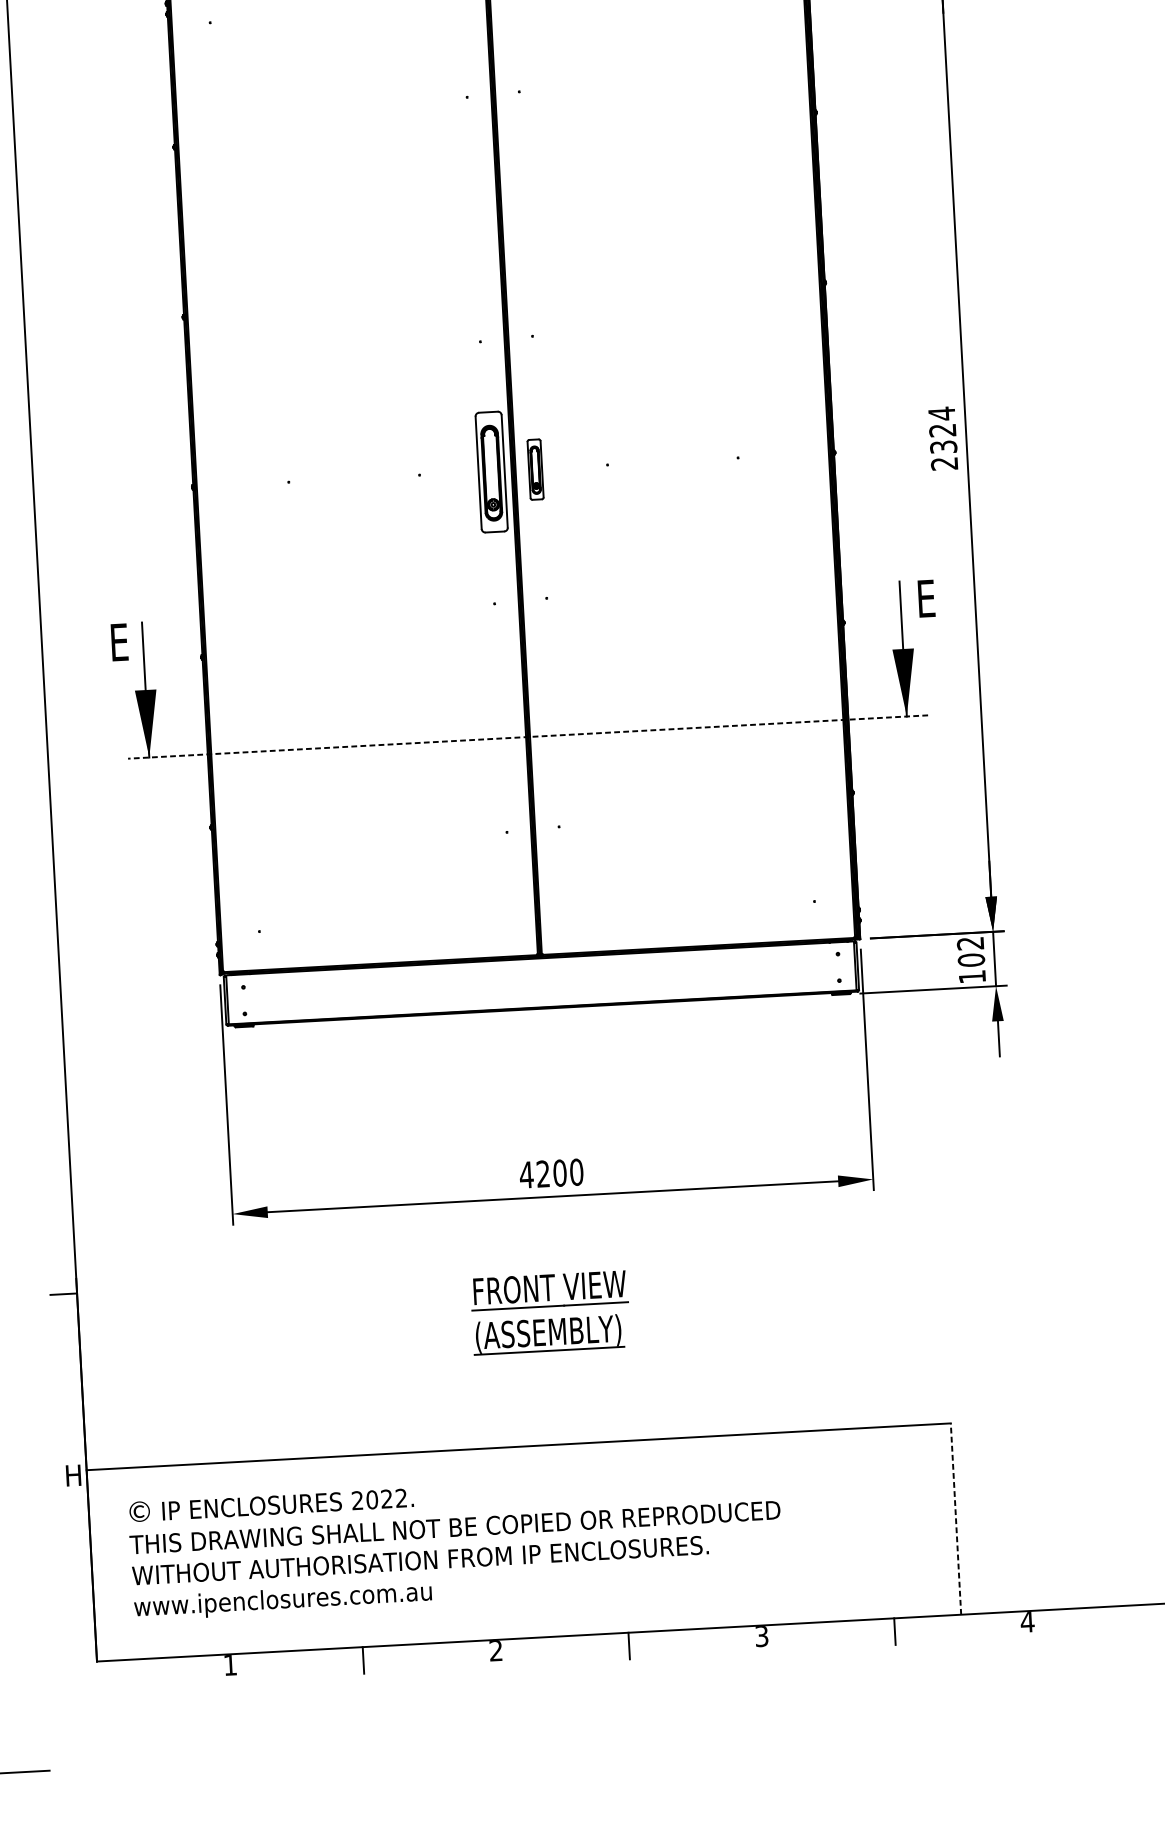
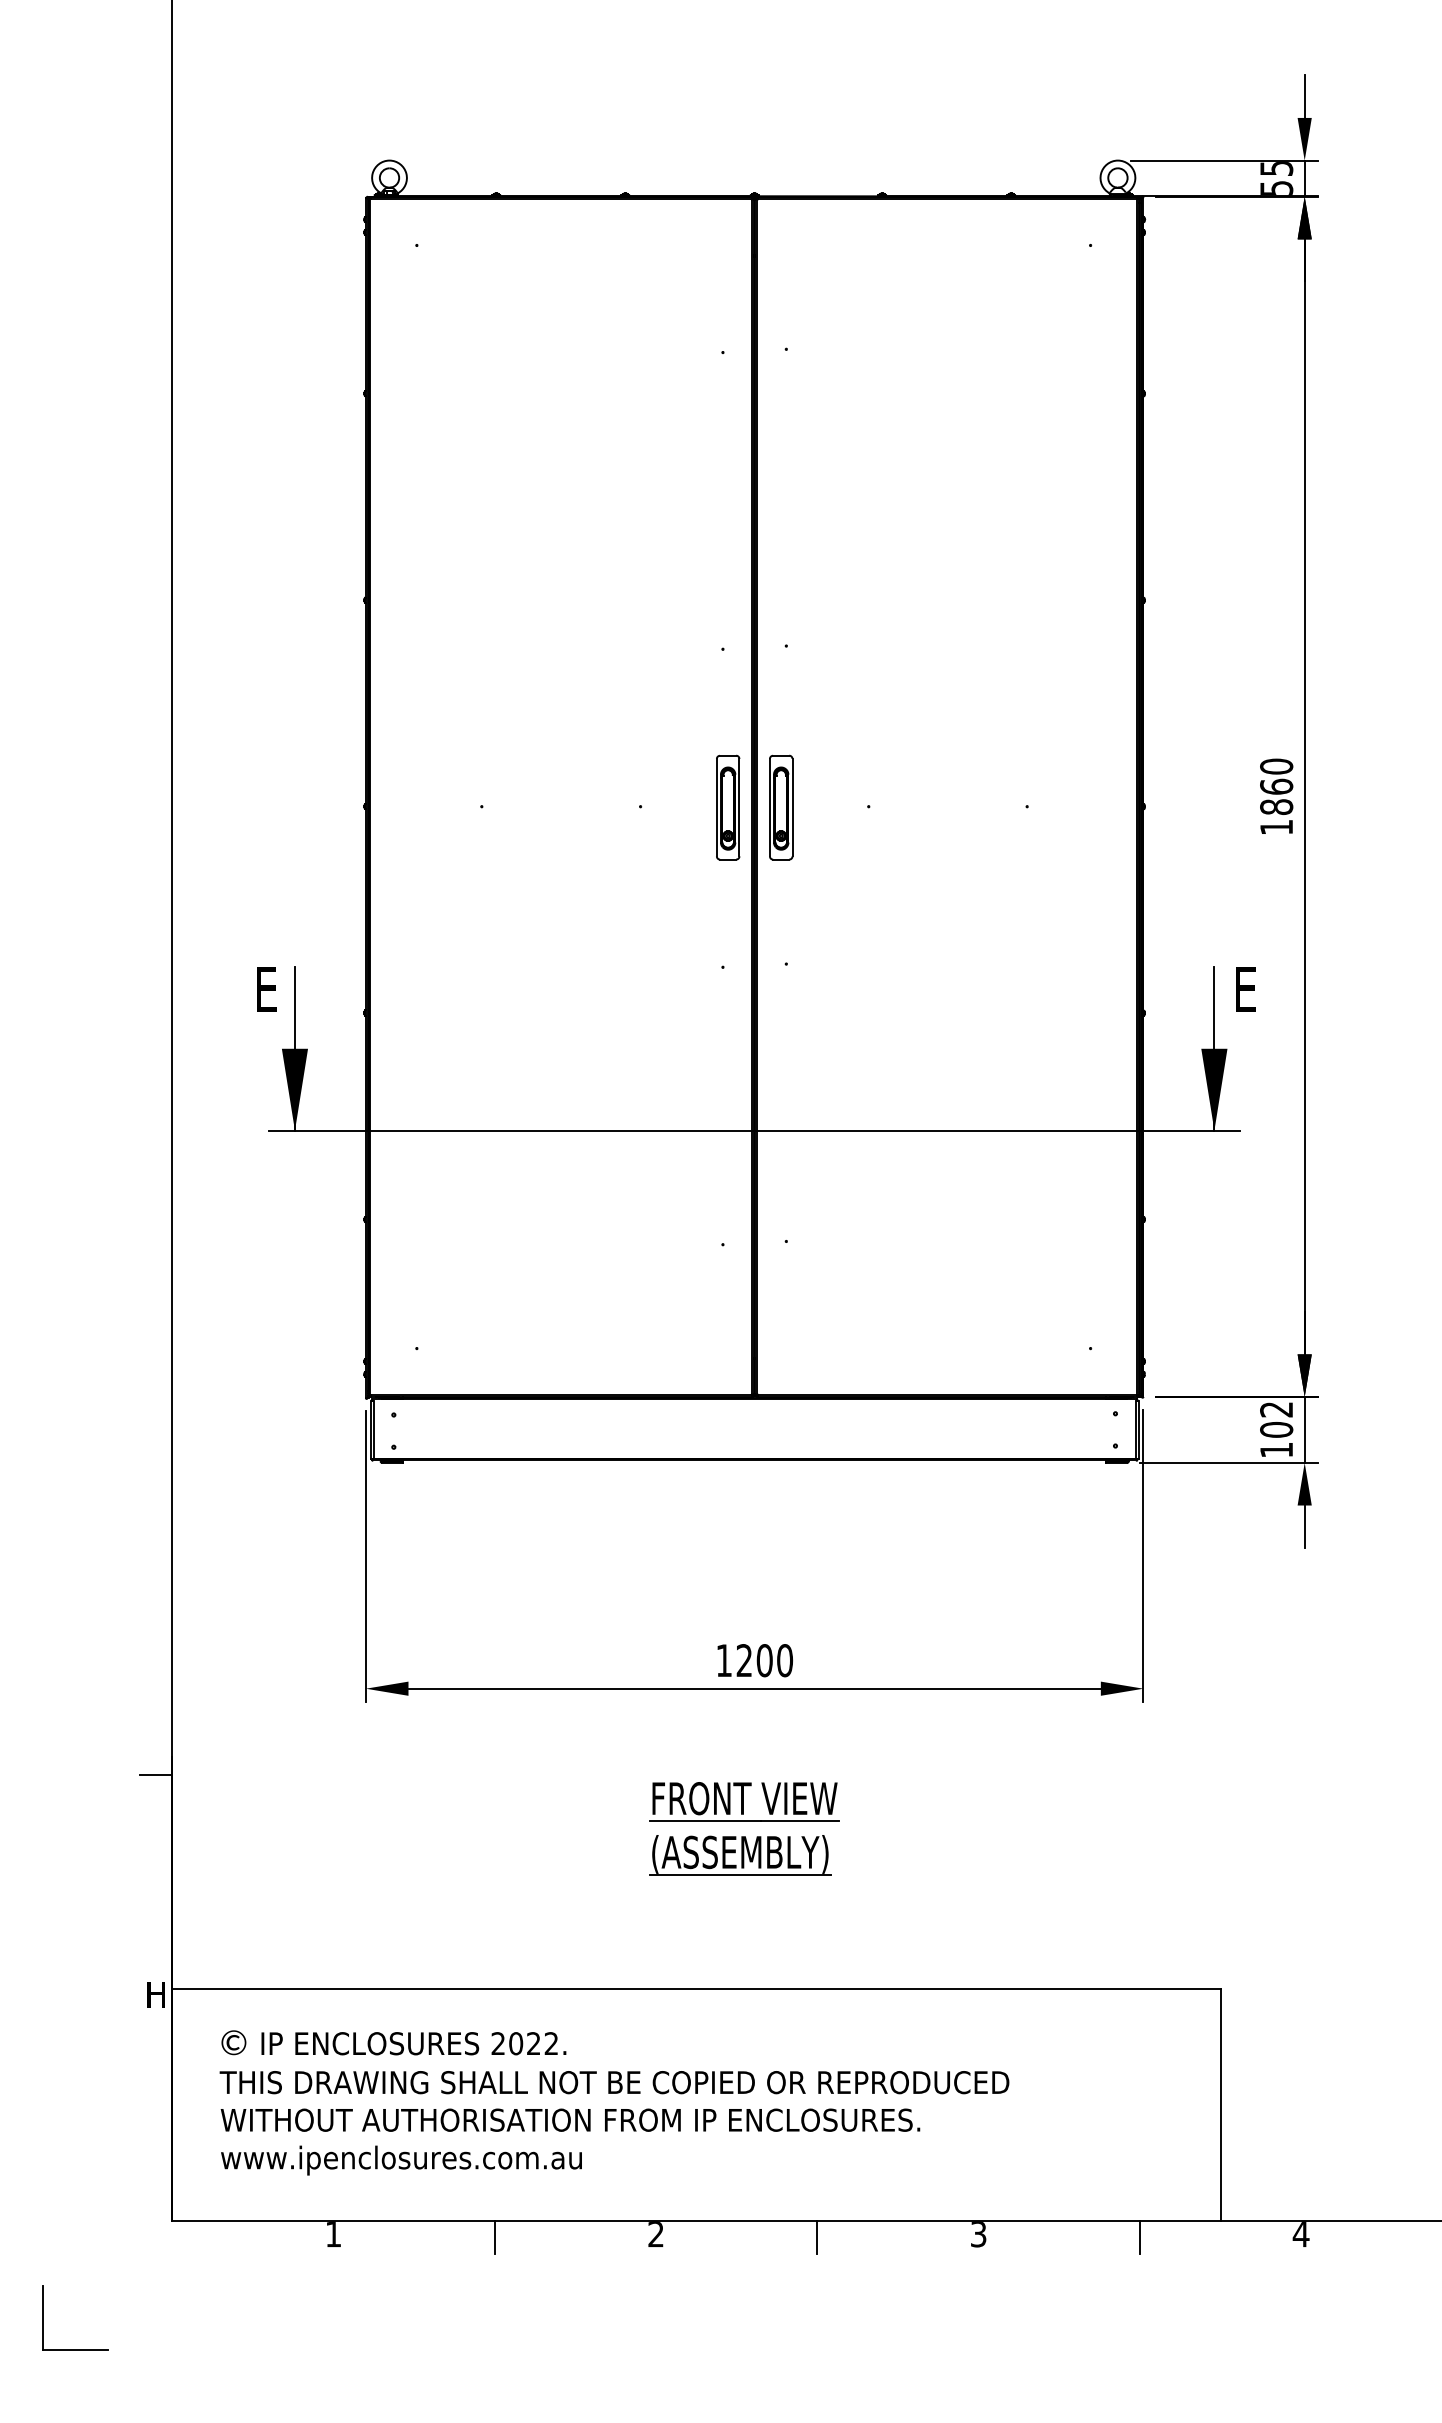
text: (943, 438) -> (1276, 796), 2324 -> 1860
part: (535, 469) -> (781, 807), size x1.43
part: (492, 471) -> (728, 807), size x0.71
line: (527, 736) -> (754, 1130), dashed -> solid
text: (526, 1174) -> (723, 1660), 4200 -> 1200
line: (956, 1518) -> (1221, 2104), dashed -> solid

